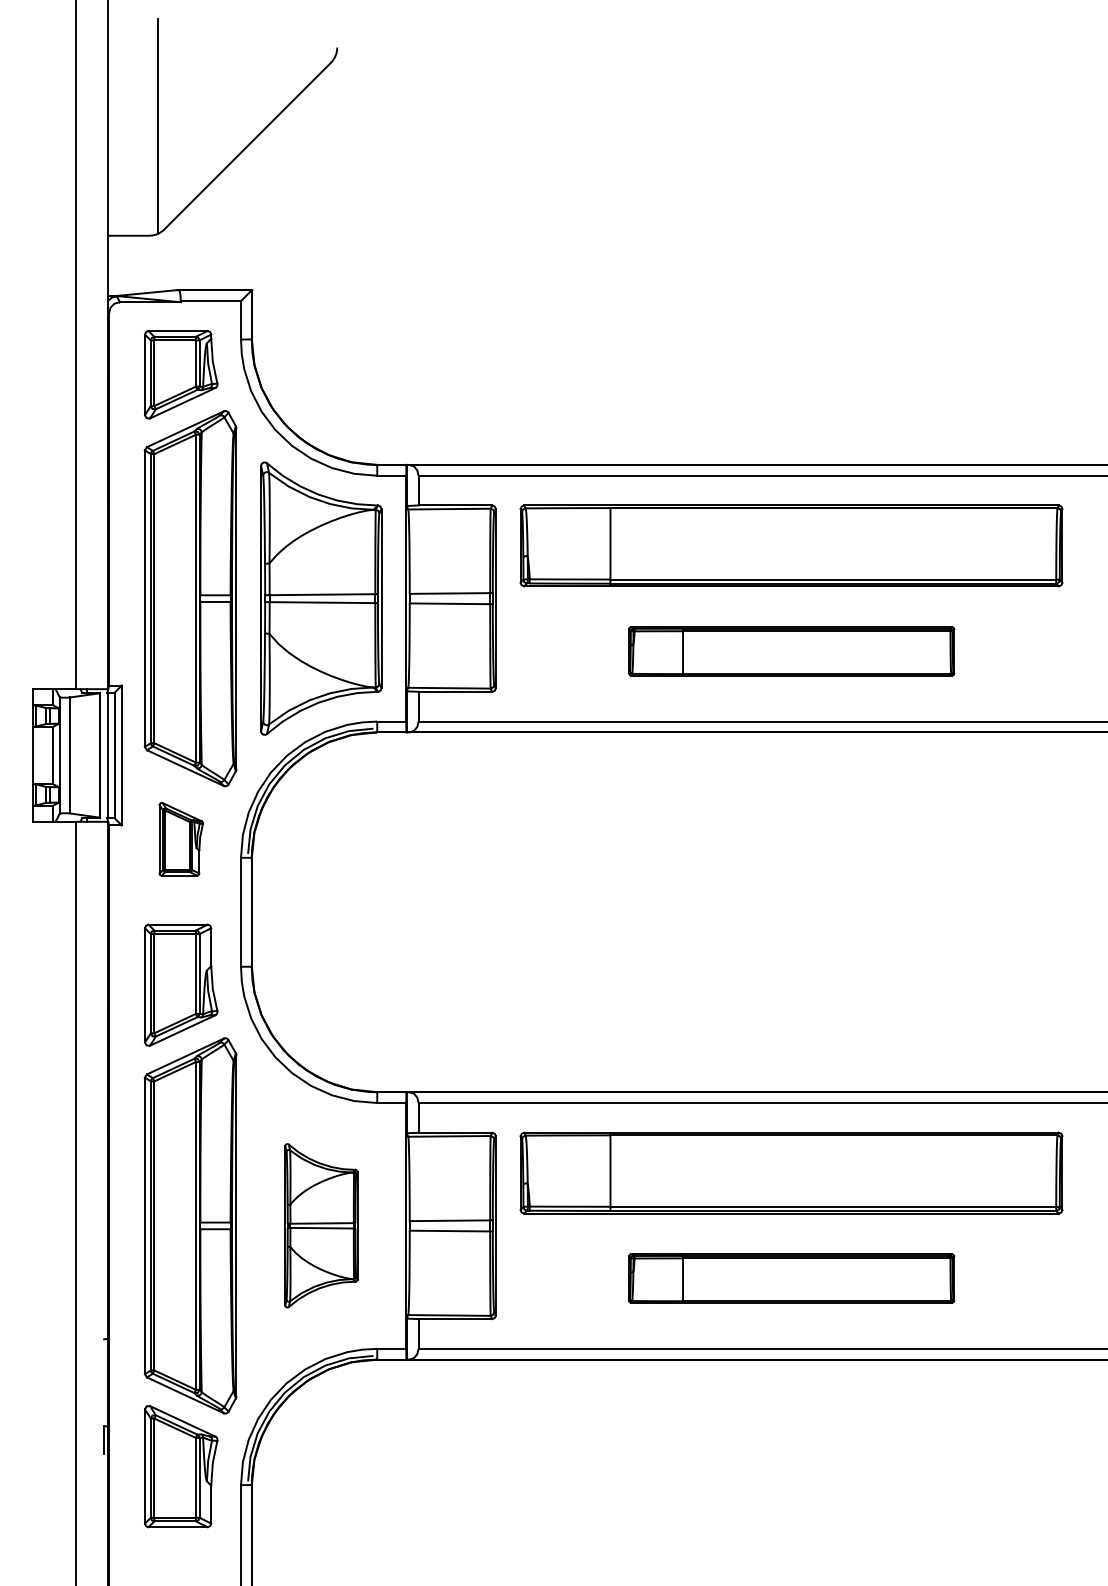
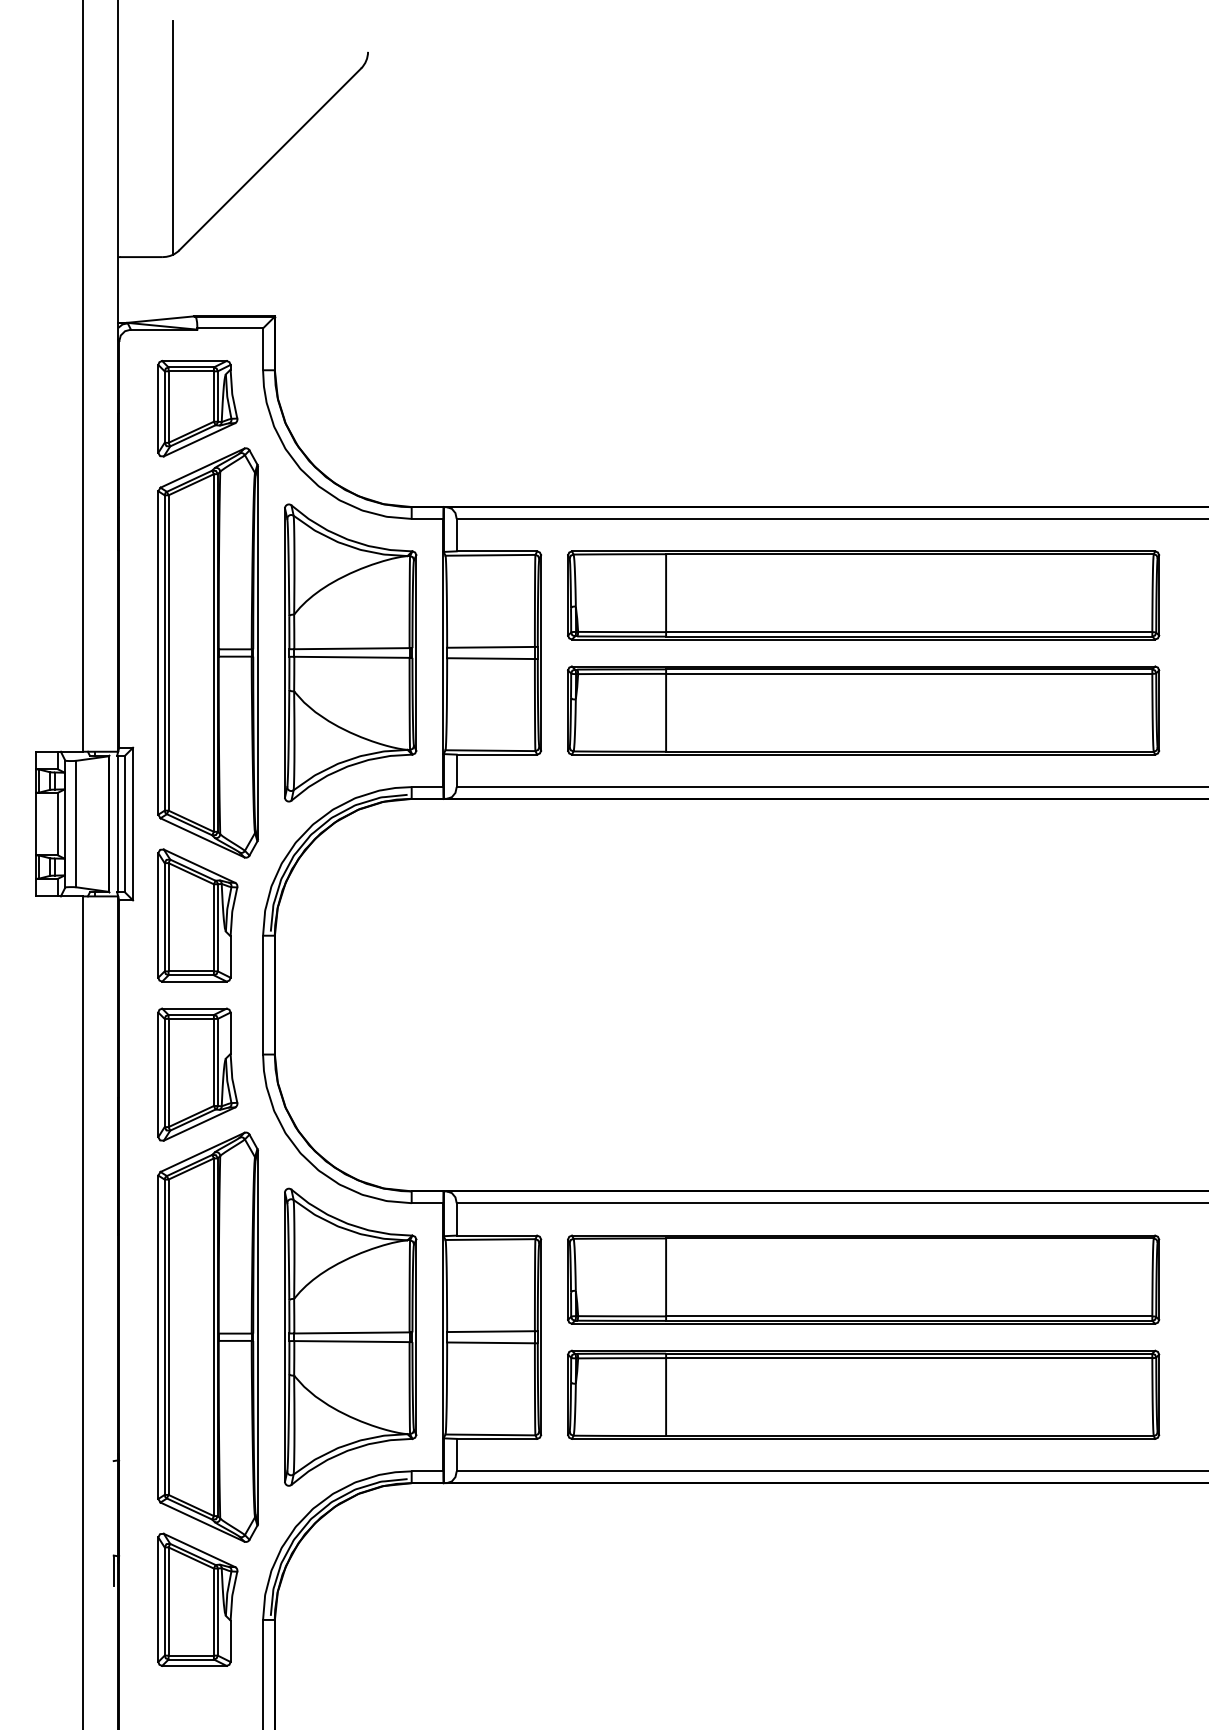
part: (791, 651) -> (863, 710), size x1.67
part: (180, 839) -> (197, 915), size x1.67
part: (321, 1225) -> (350, 1336), size x1.67
part: (791, 1278) -> (863, 1394), size x1.67

